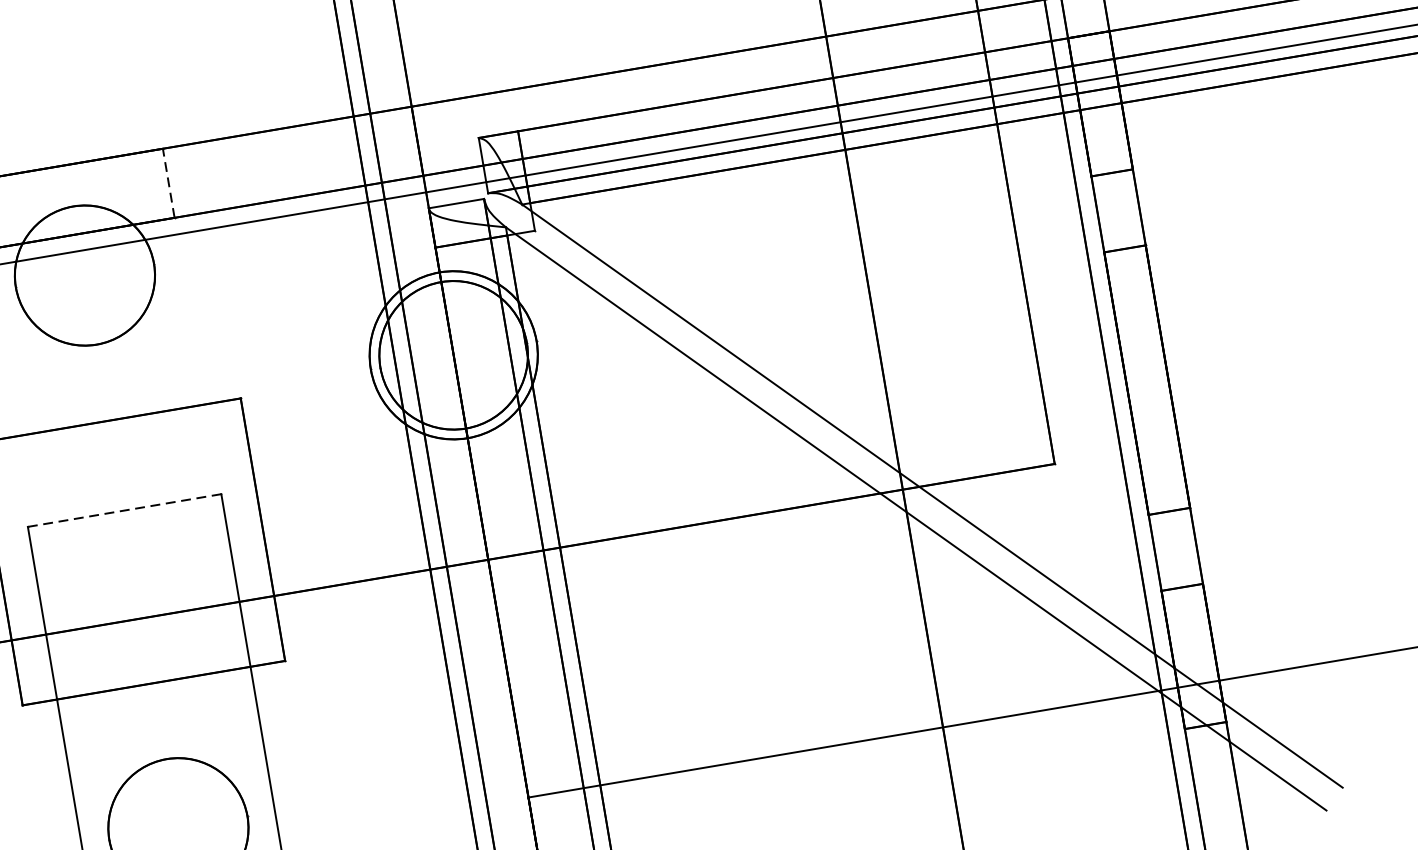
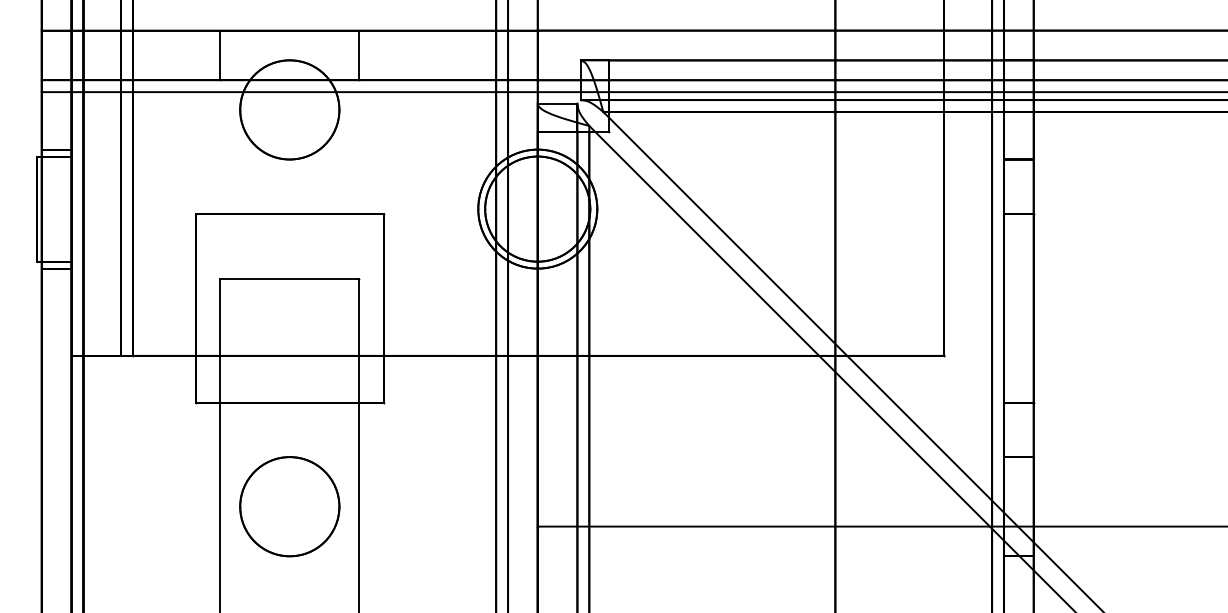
line: (169, 183) -> (359, 55), dashed -> solid
line: (125, 510) -> (290, 278), dashed -> solid

